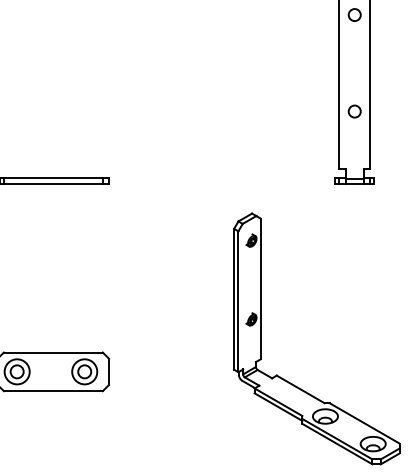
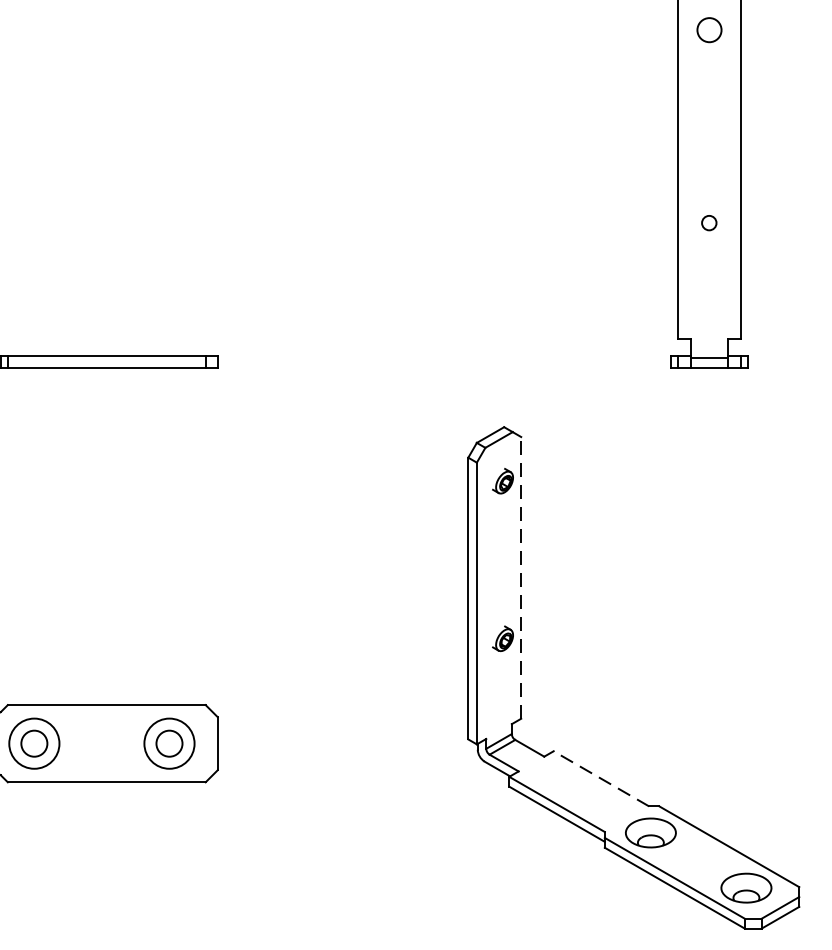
circle: (354, 111) -> (708, 223), size x0.6
line: (260, 288) -> (520, 576), solid -> dashed
line: (300, 389) -> (600, 778), solid -> dashed

